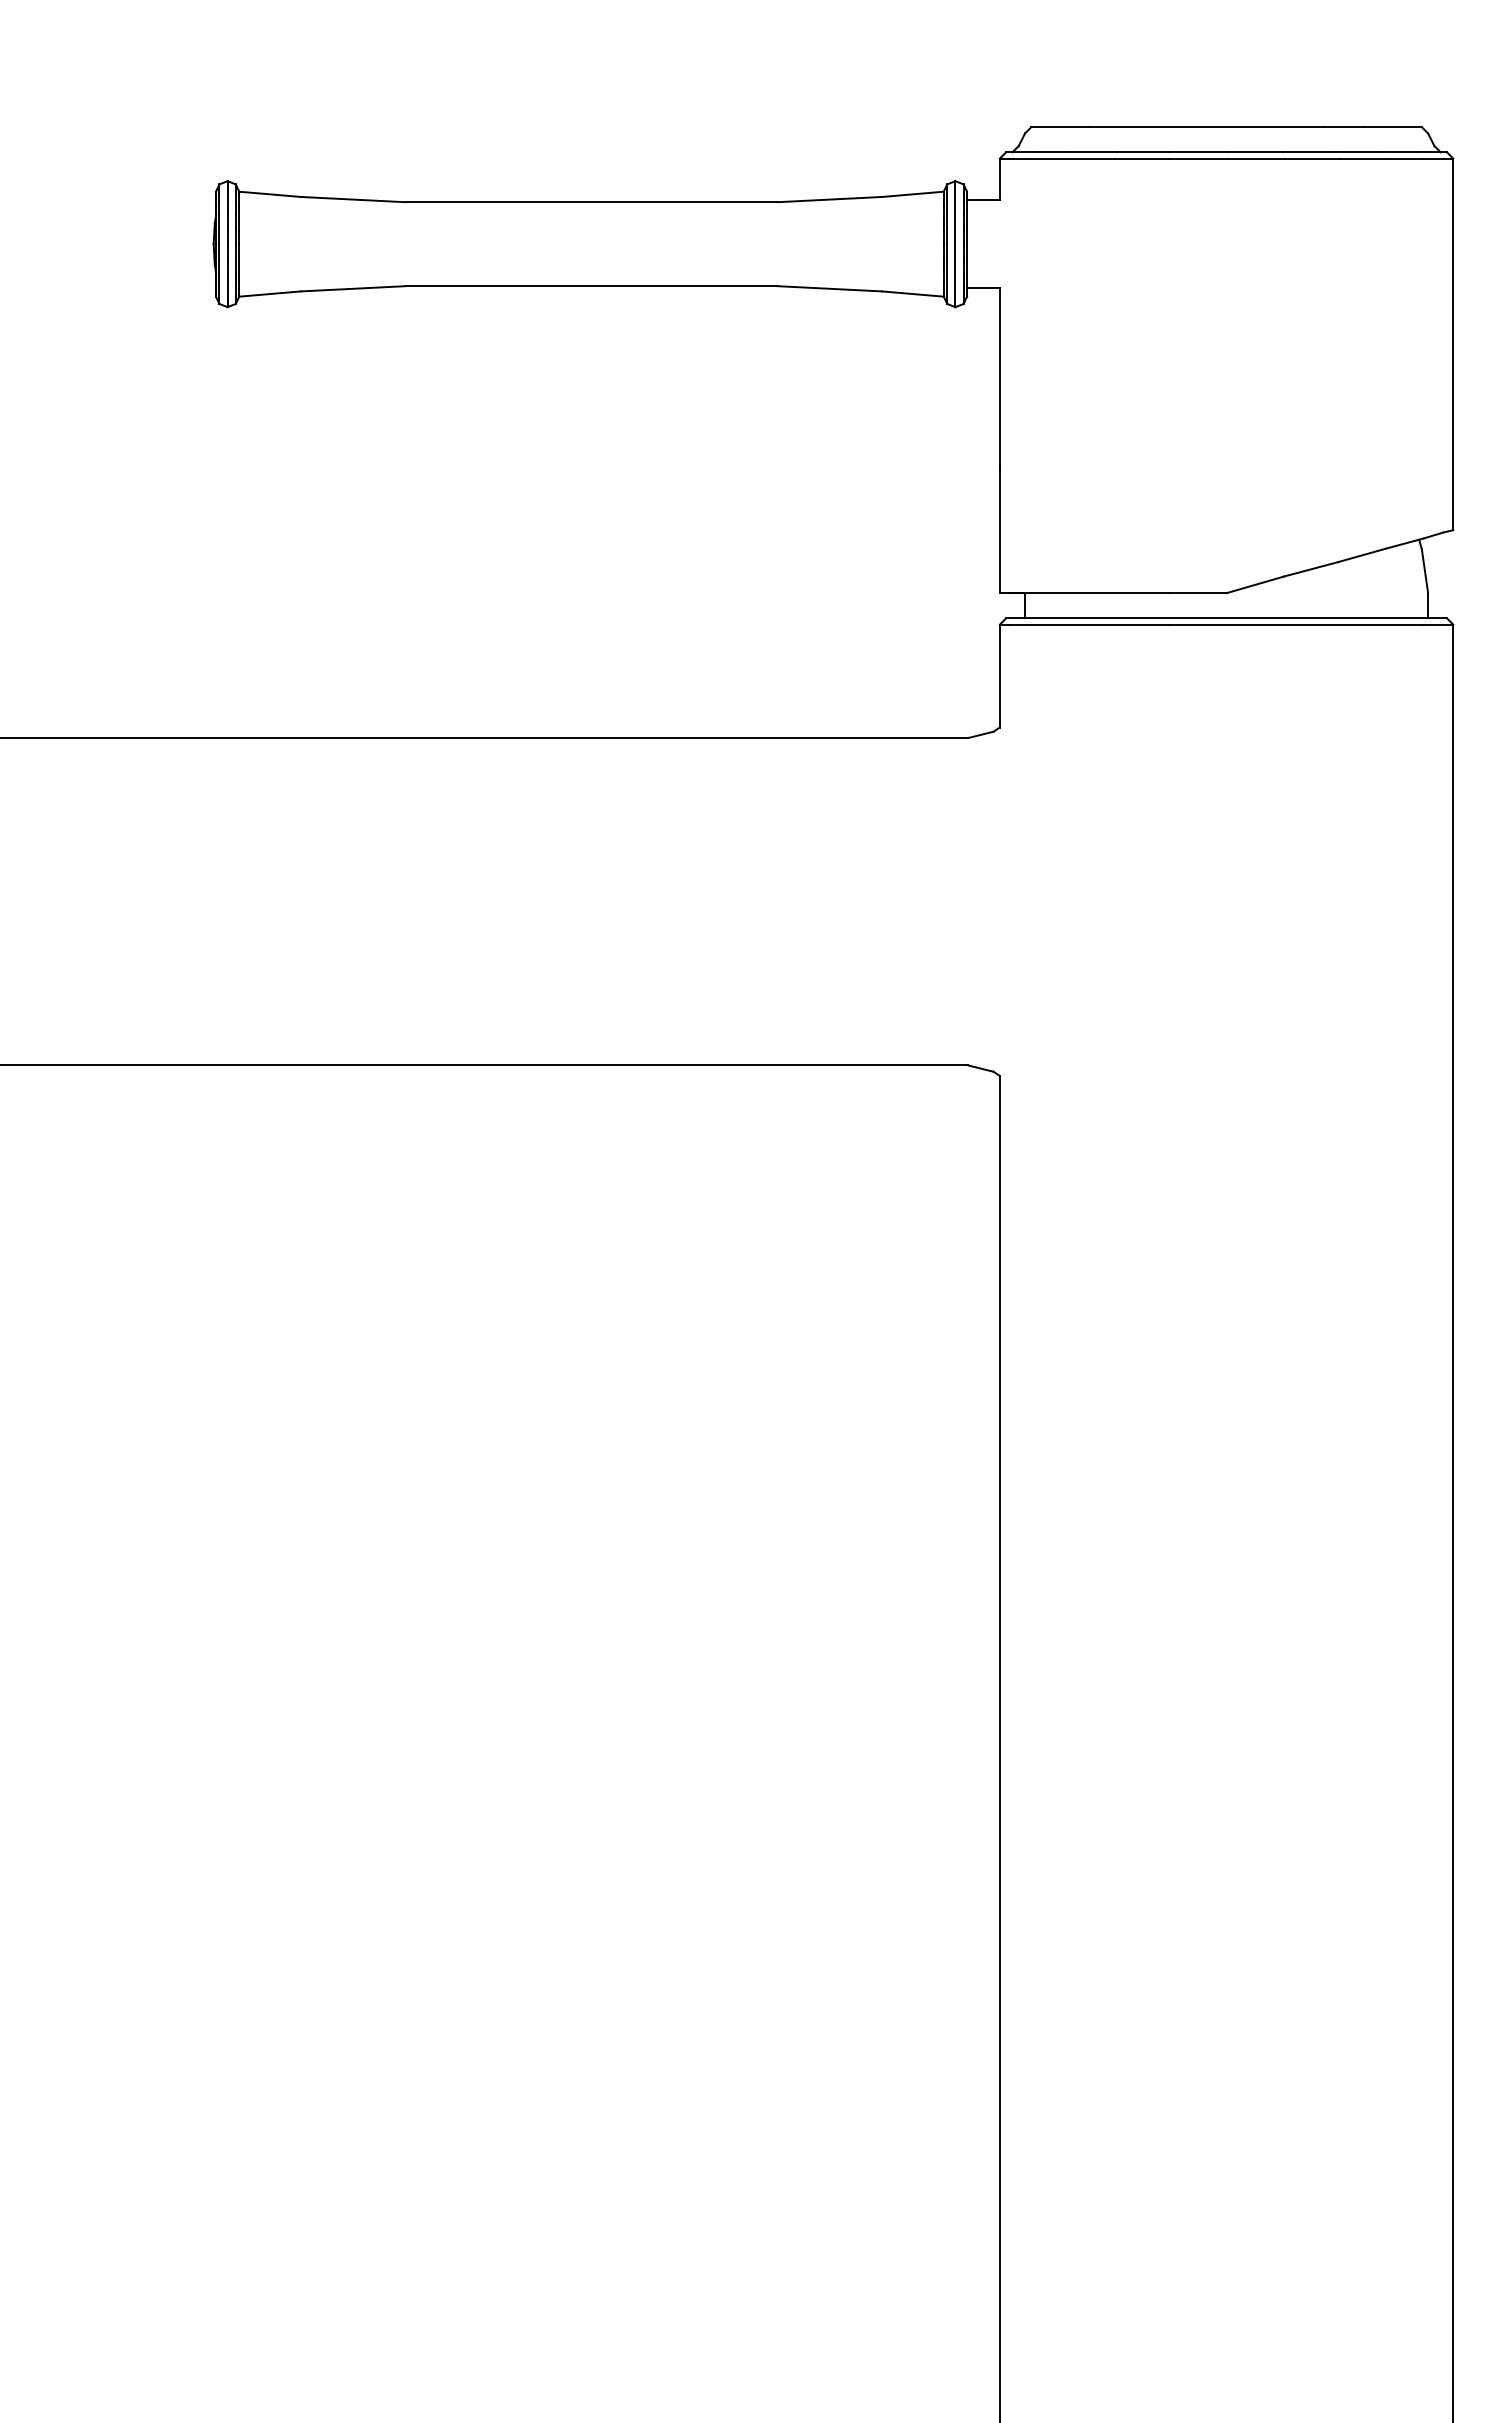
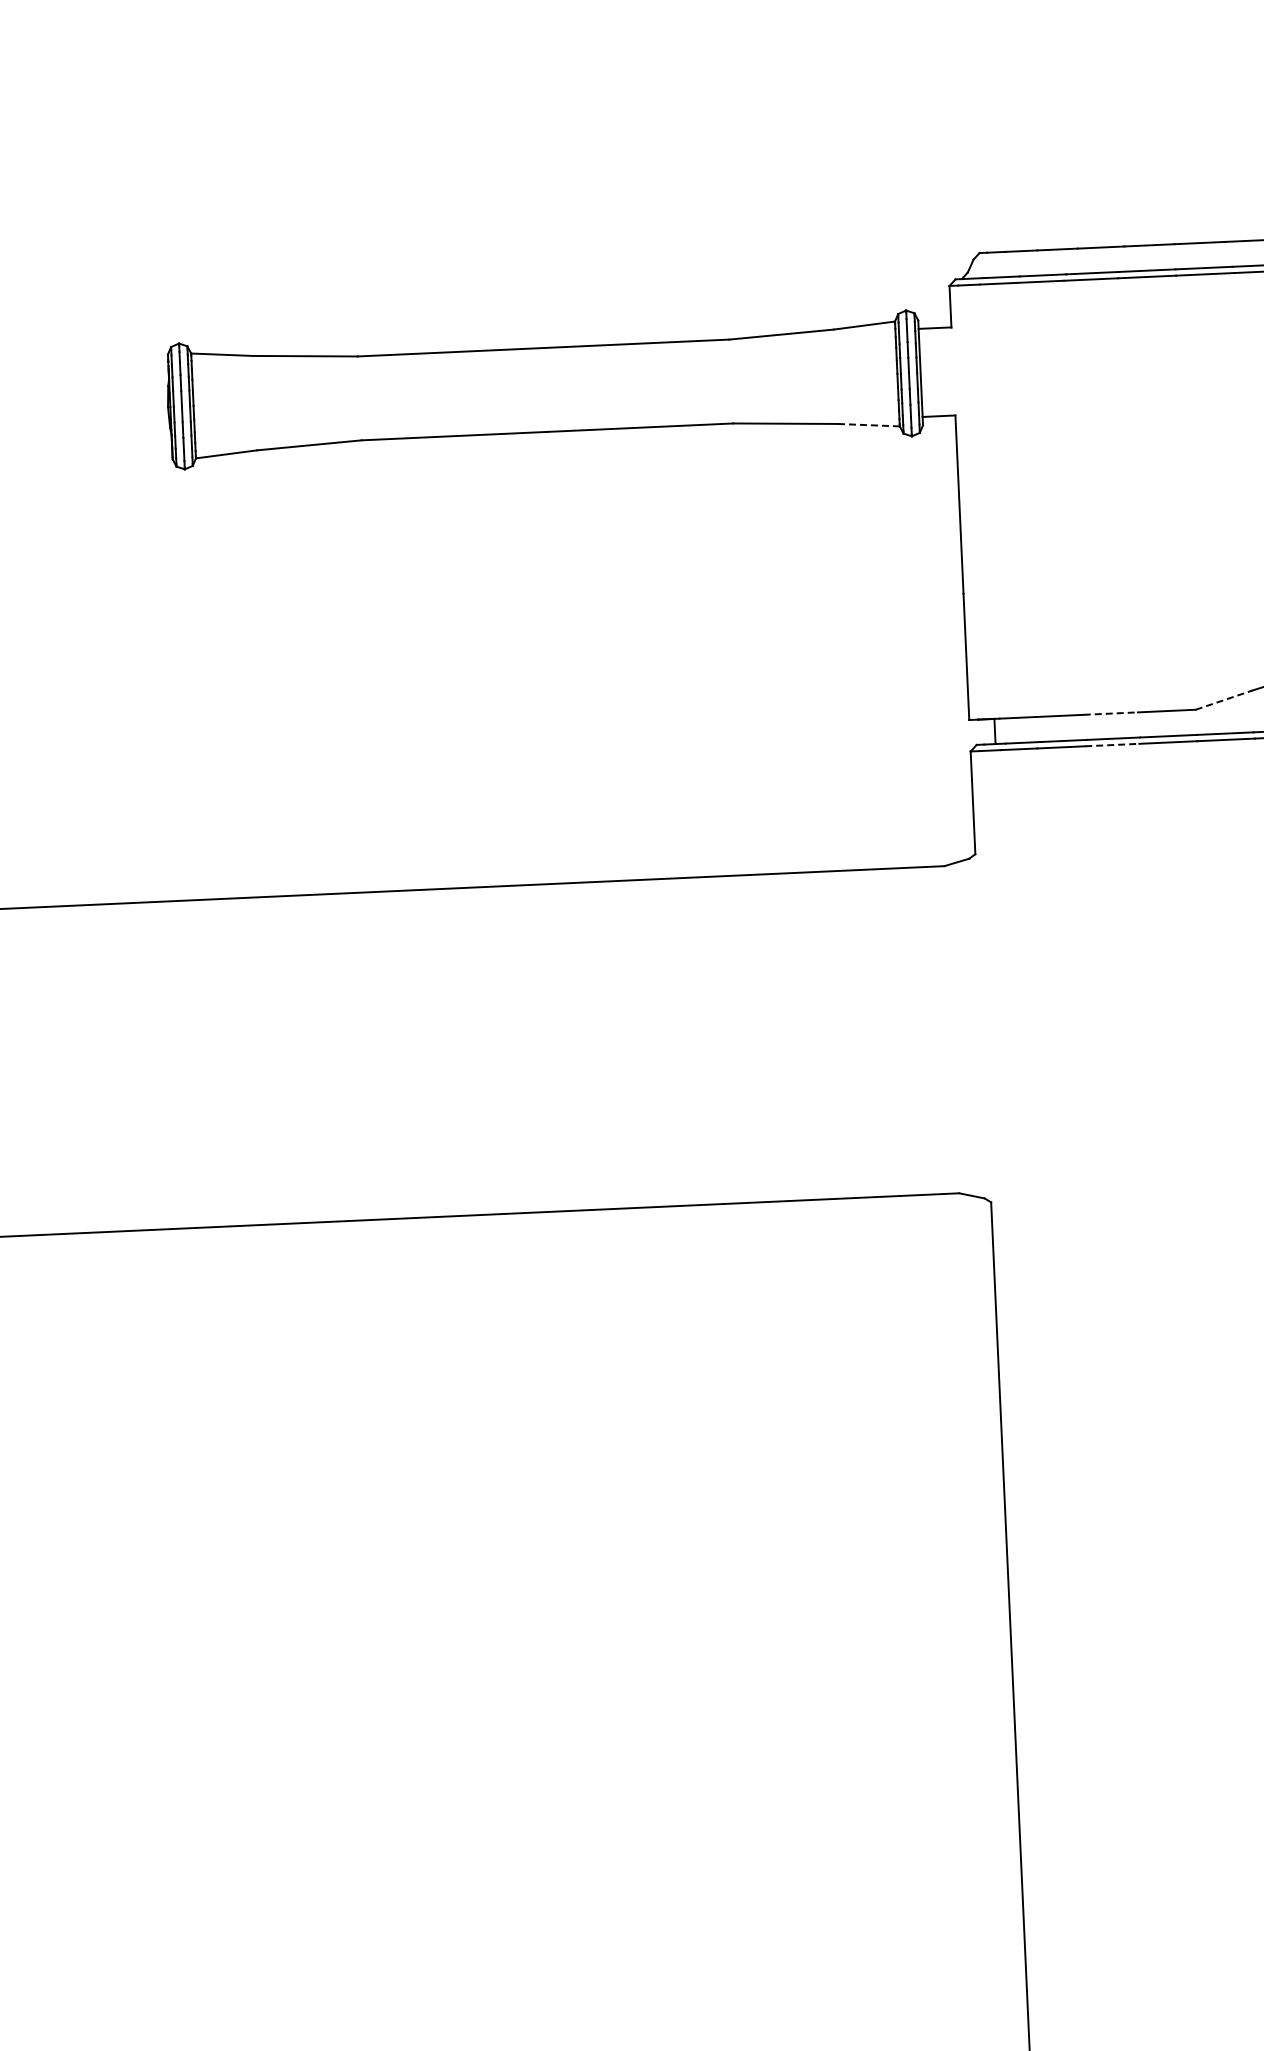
line: (912, 294) -> (868, 425), solid -> dashed
line: (1255, 584) -> (1224, 699), solid -> dashed
line: (1142, 593) -> (1111, 713), solid -> dashed
line: (1142, 624) -> (1113, 744), solid -> dashed

